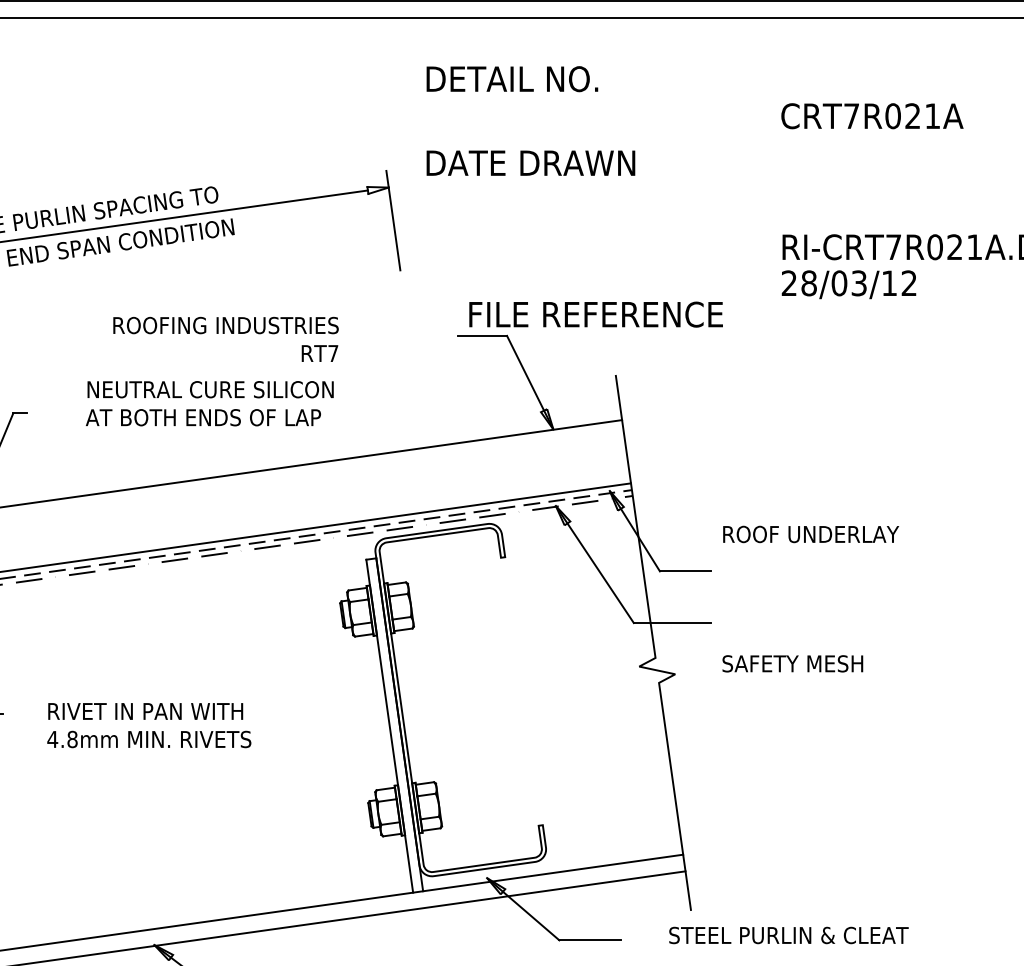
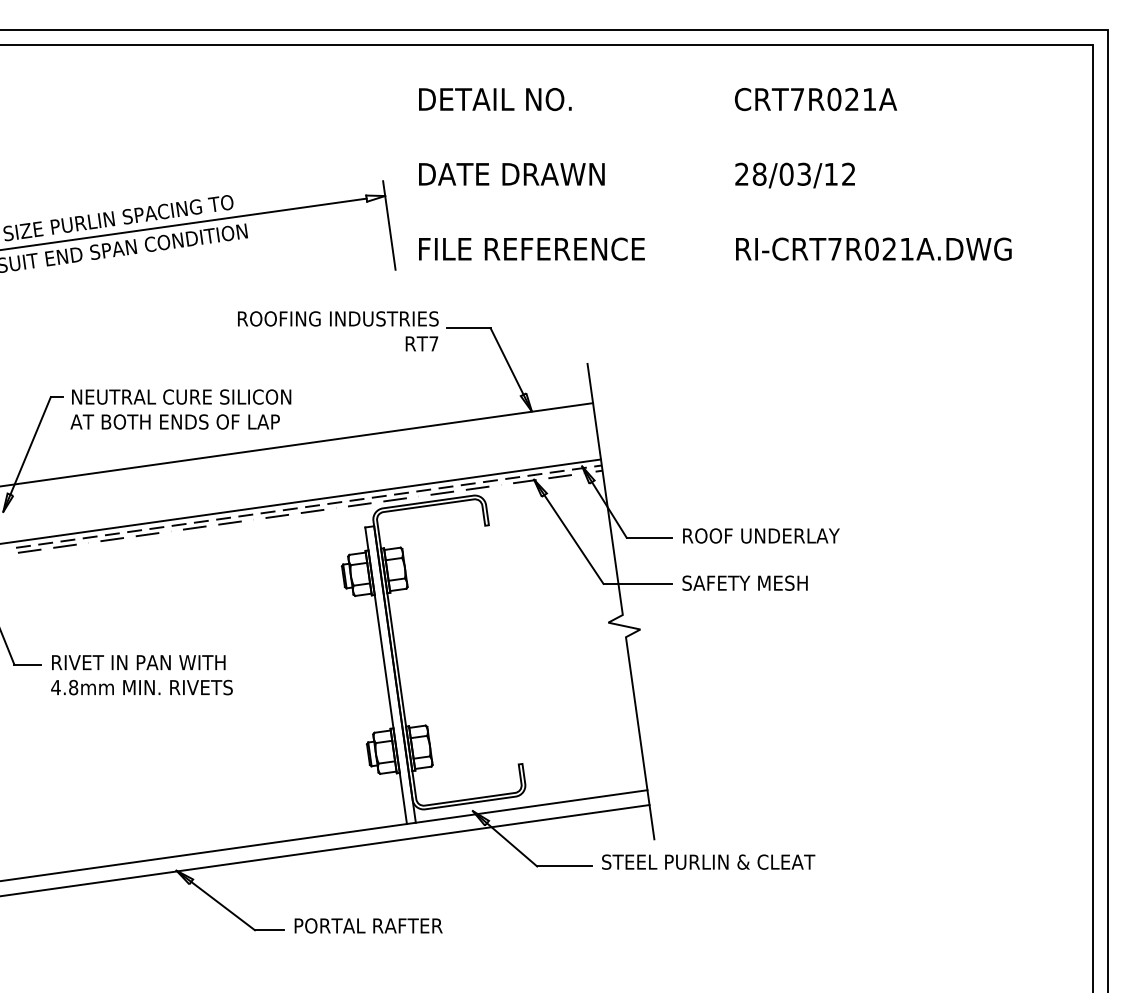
text: (871, 116) -> (815, 99), moved
text: (848, 284) -> (794, 175), moved
text: (595, 313) -> (531, 248), moved
text: (226, 339) -> (338, 331), moved
text: (209, 403) -> (180, 409), moved
text: (811, 533) -> (761, 535), moved
text: (792, 663) -> (744, 582), moved
text: (148, 725) -> (141, 675), moved
text: (788, 934) -> (708, 861), moved

